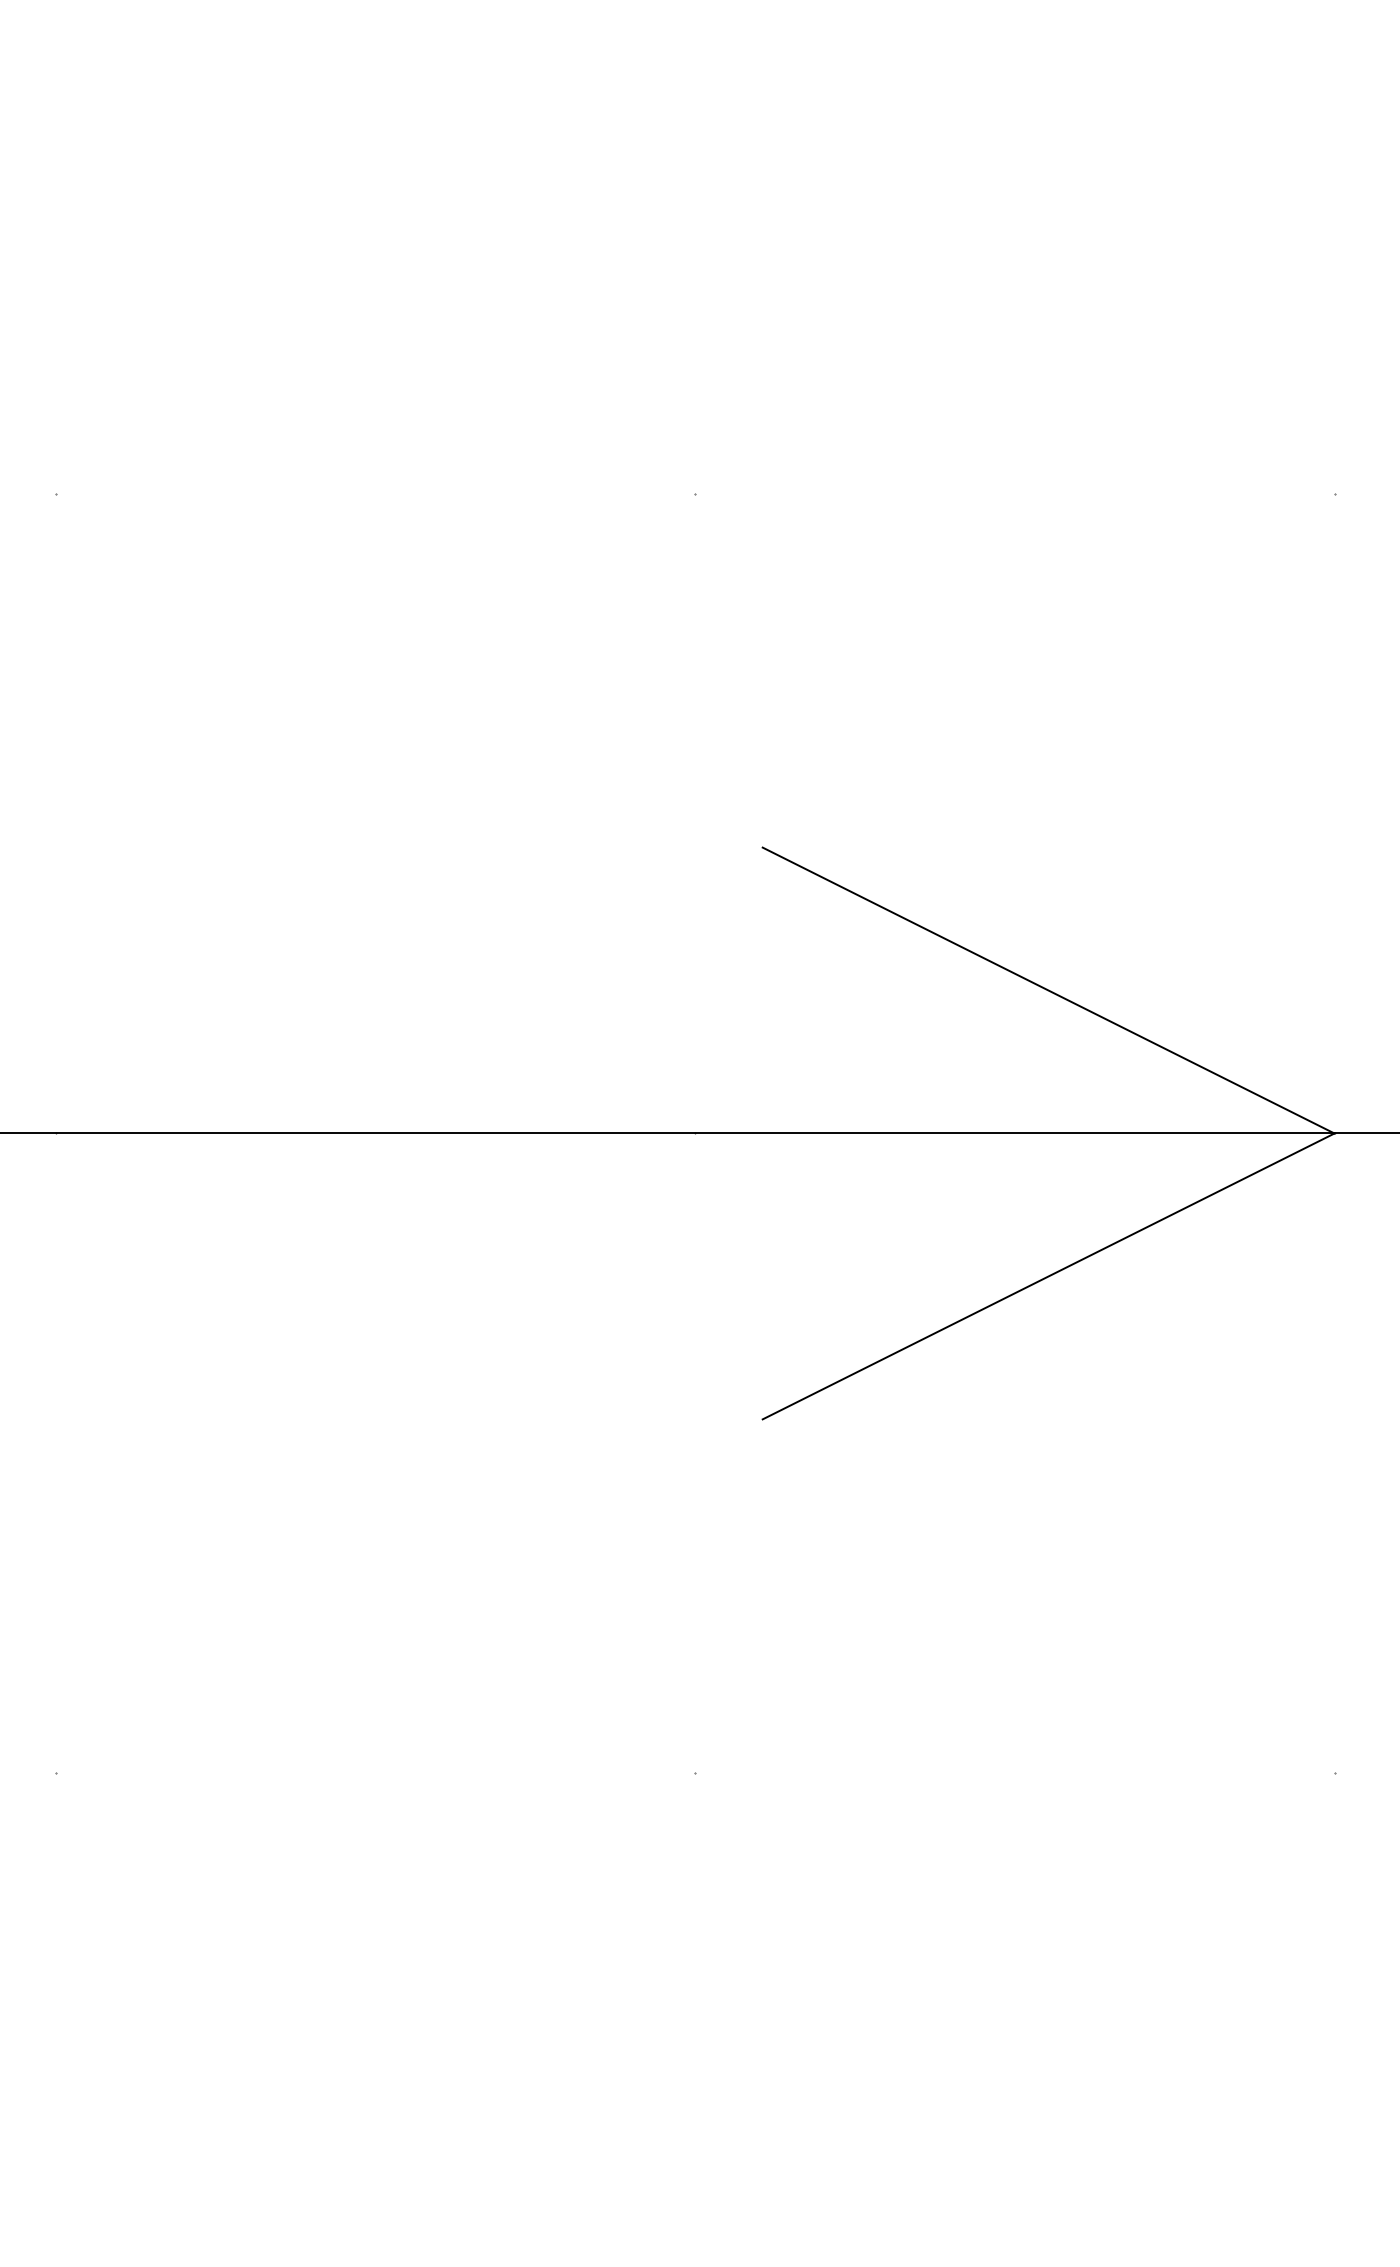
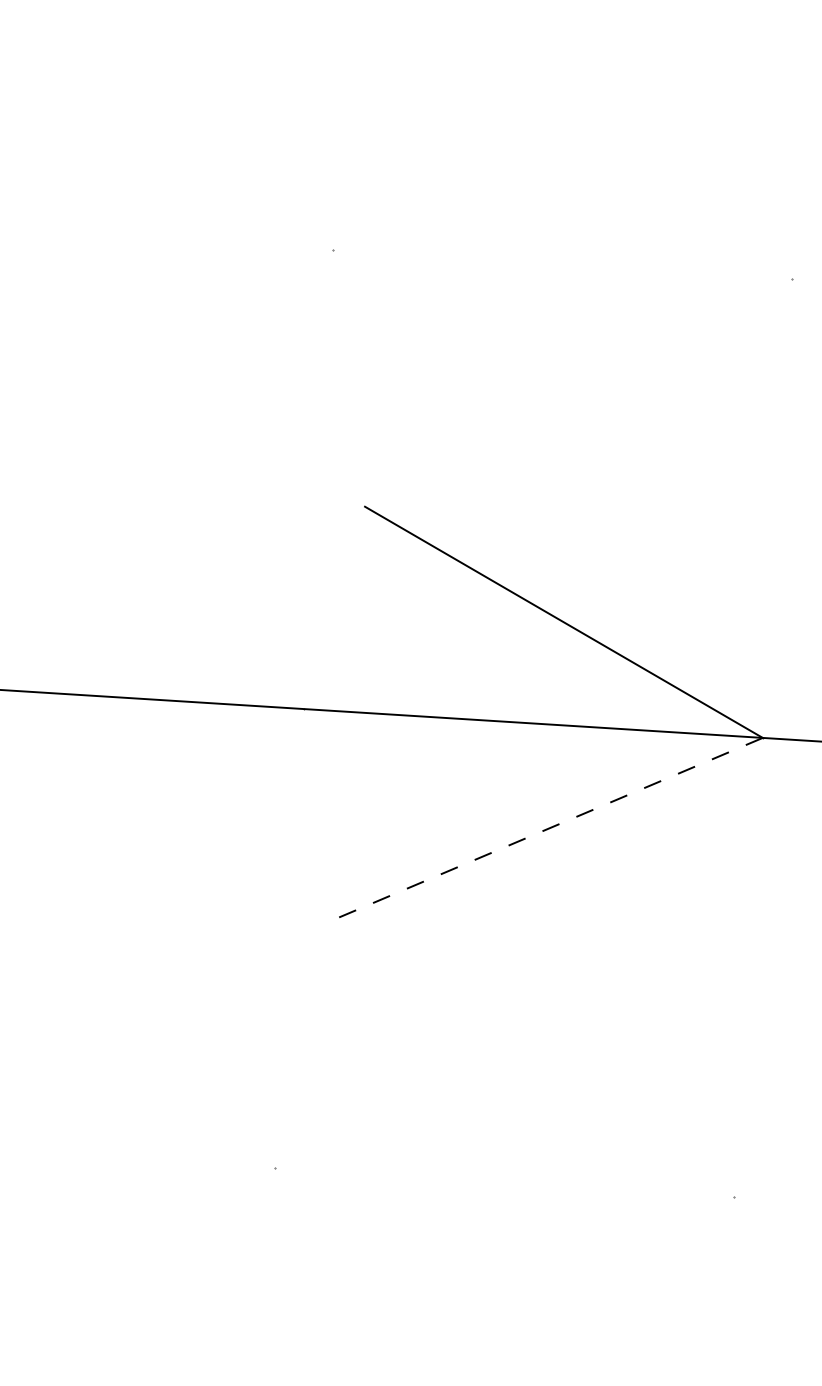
line: (1048, 1276) -> (550, 827), solid -> dashed

